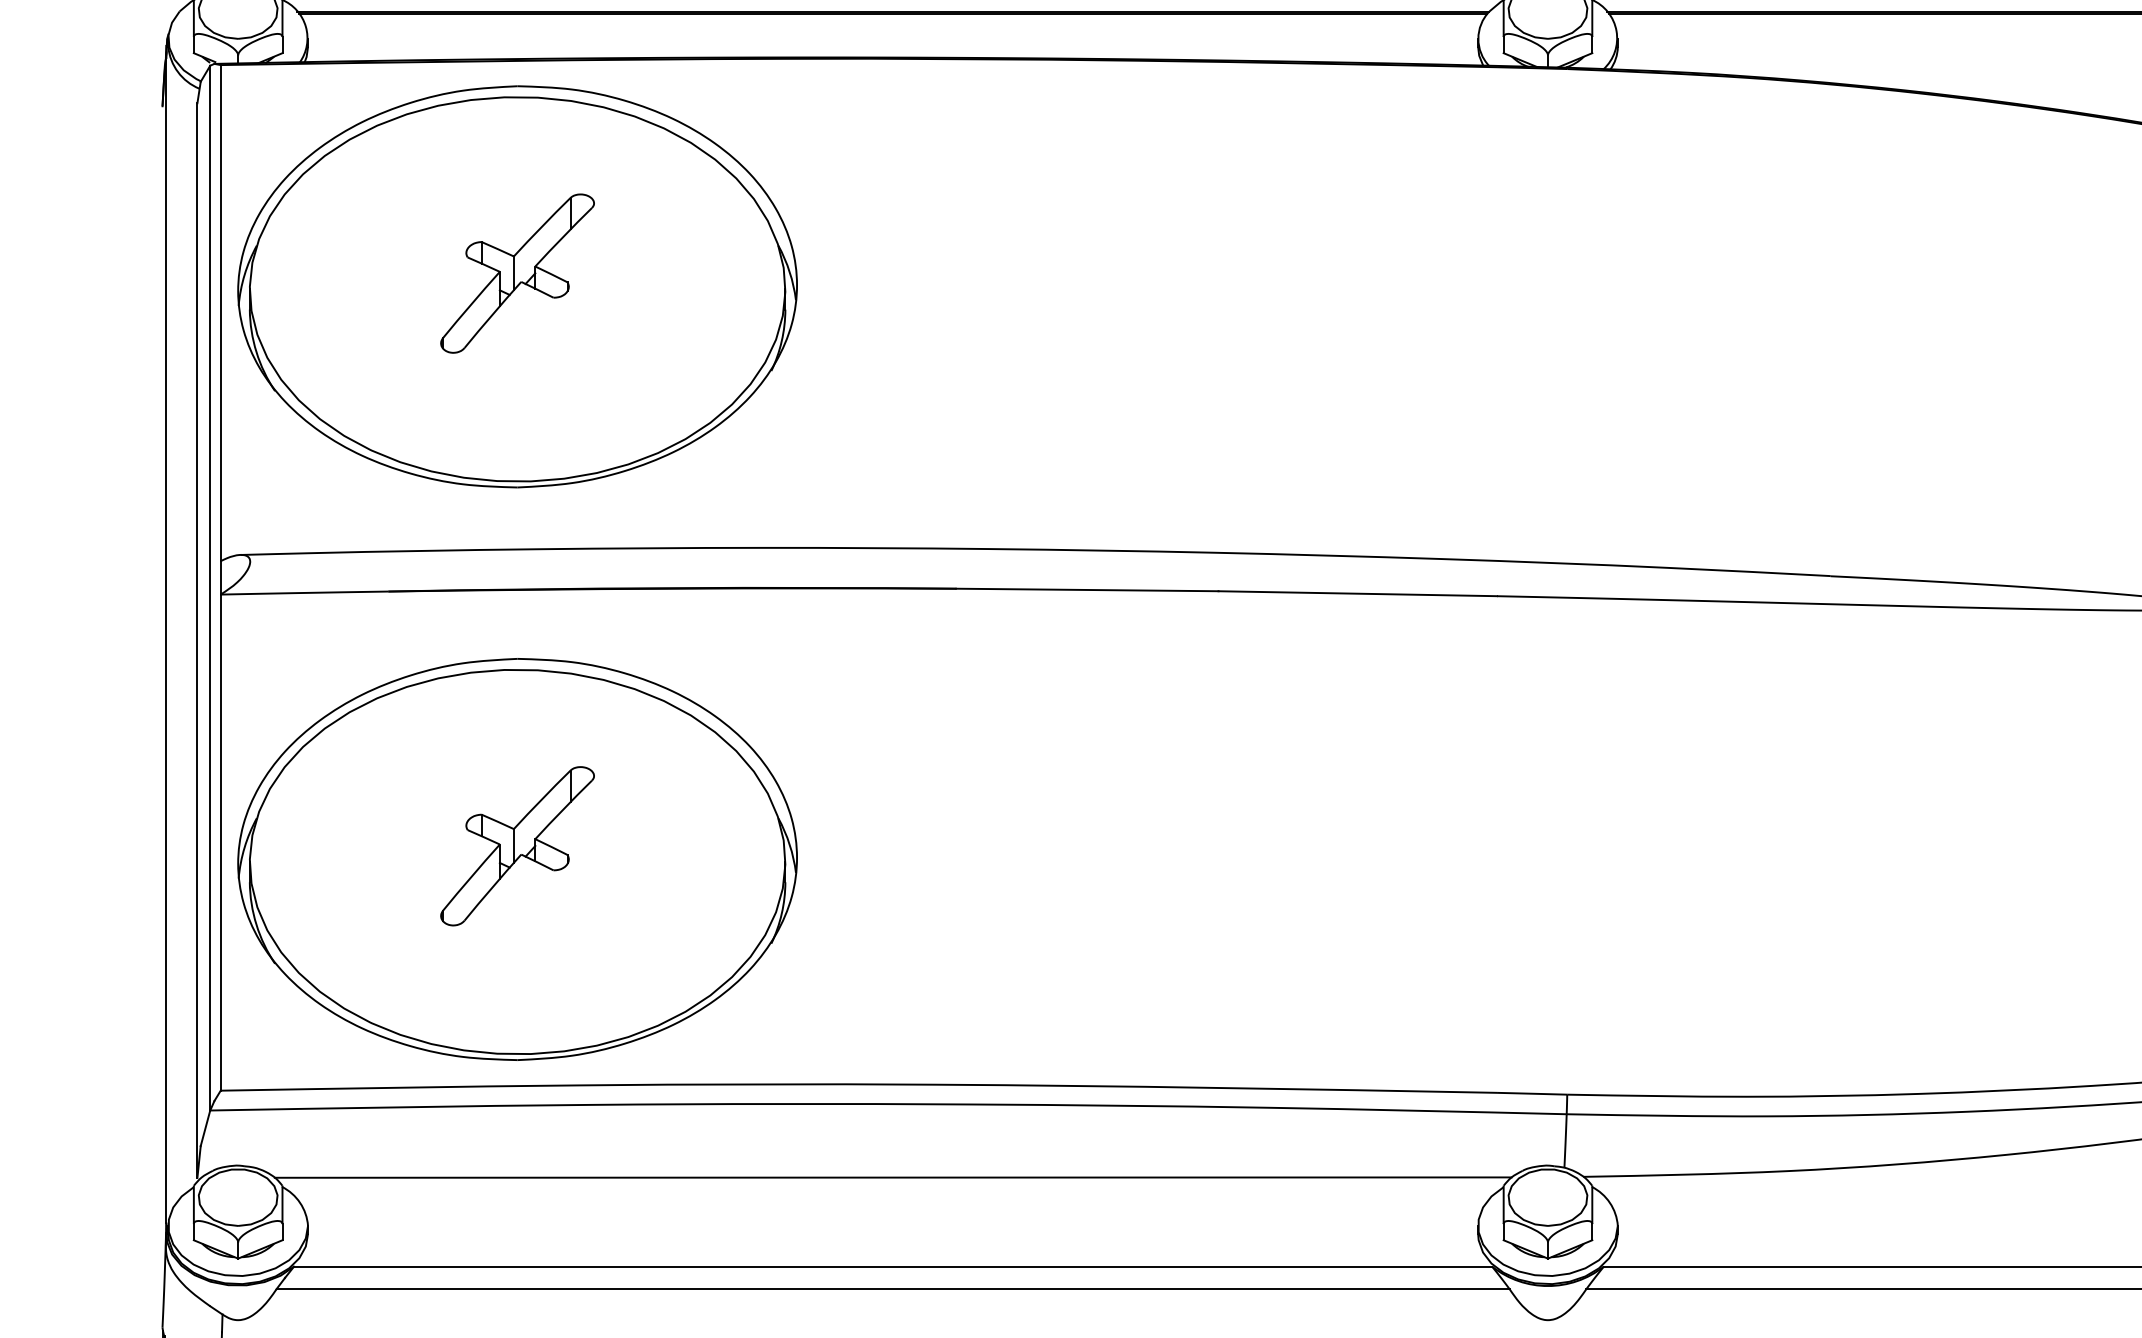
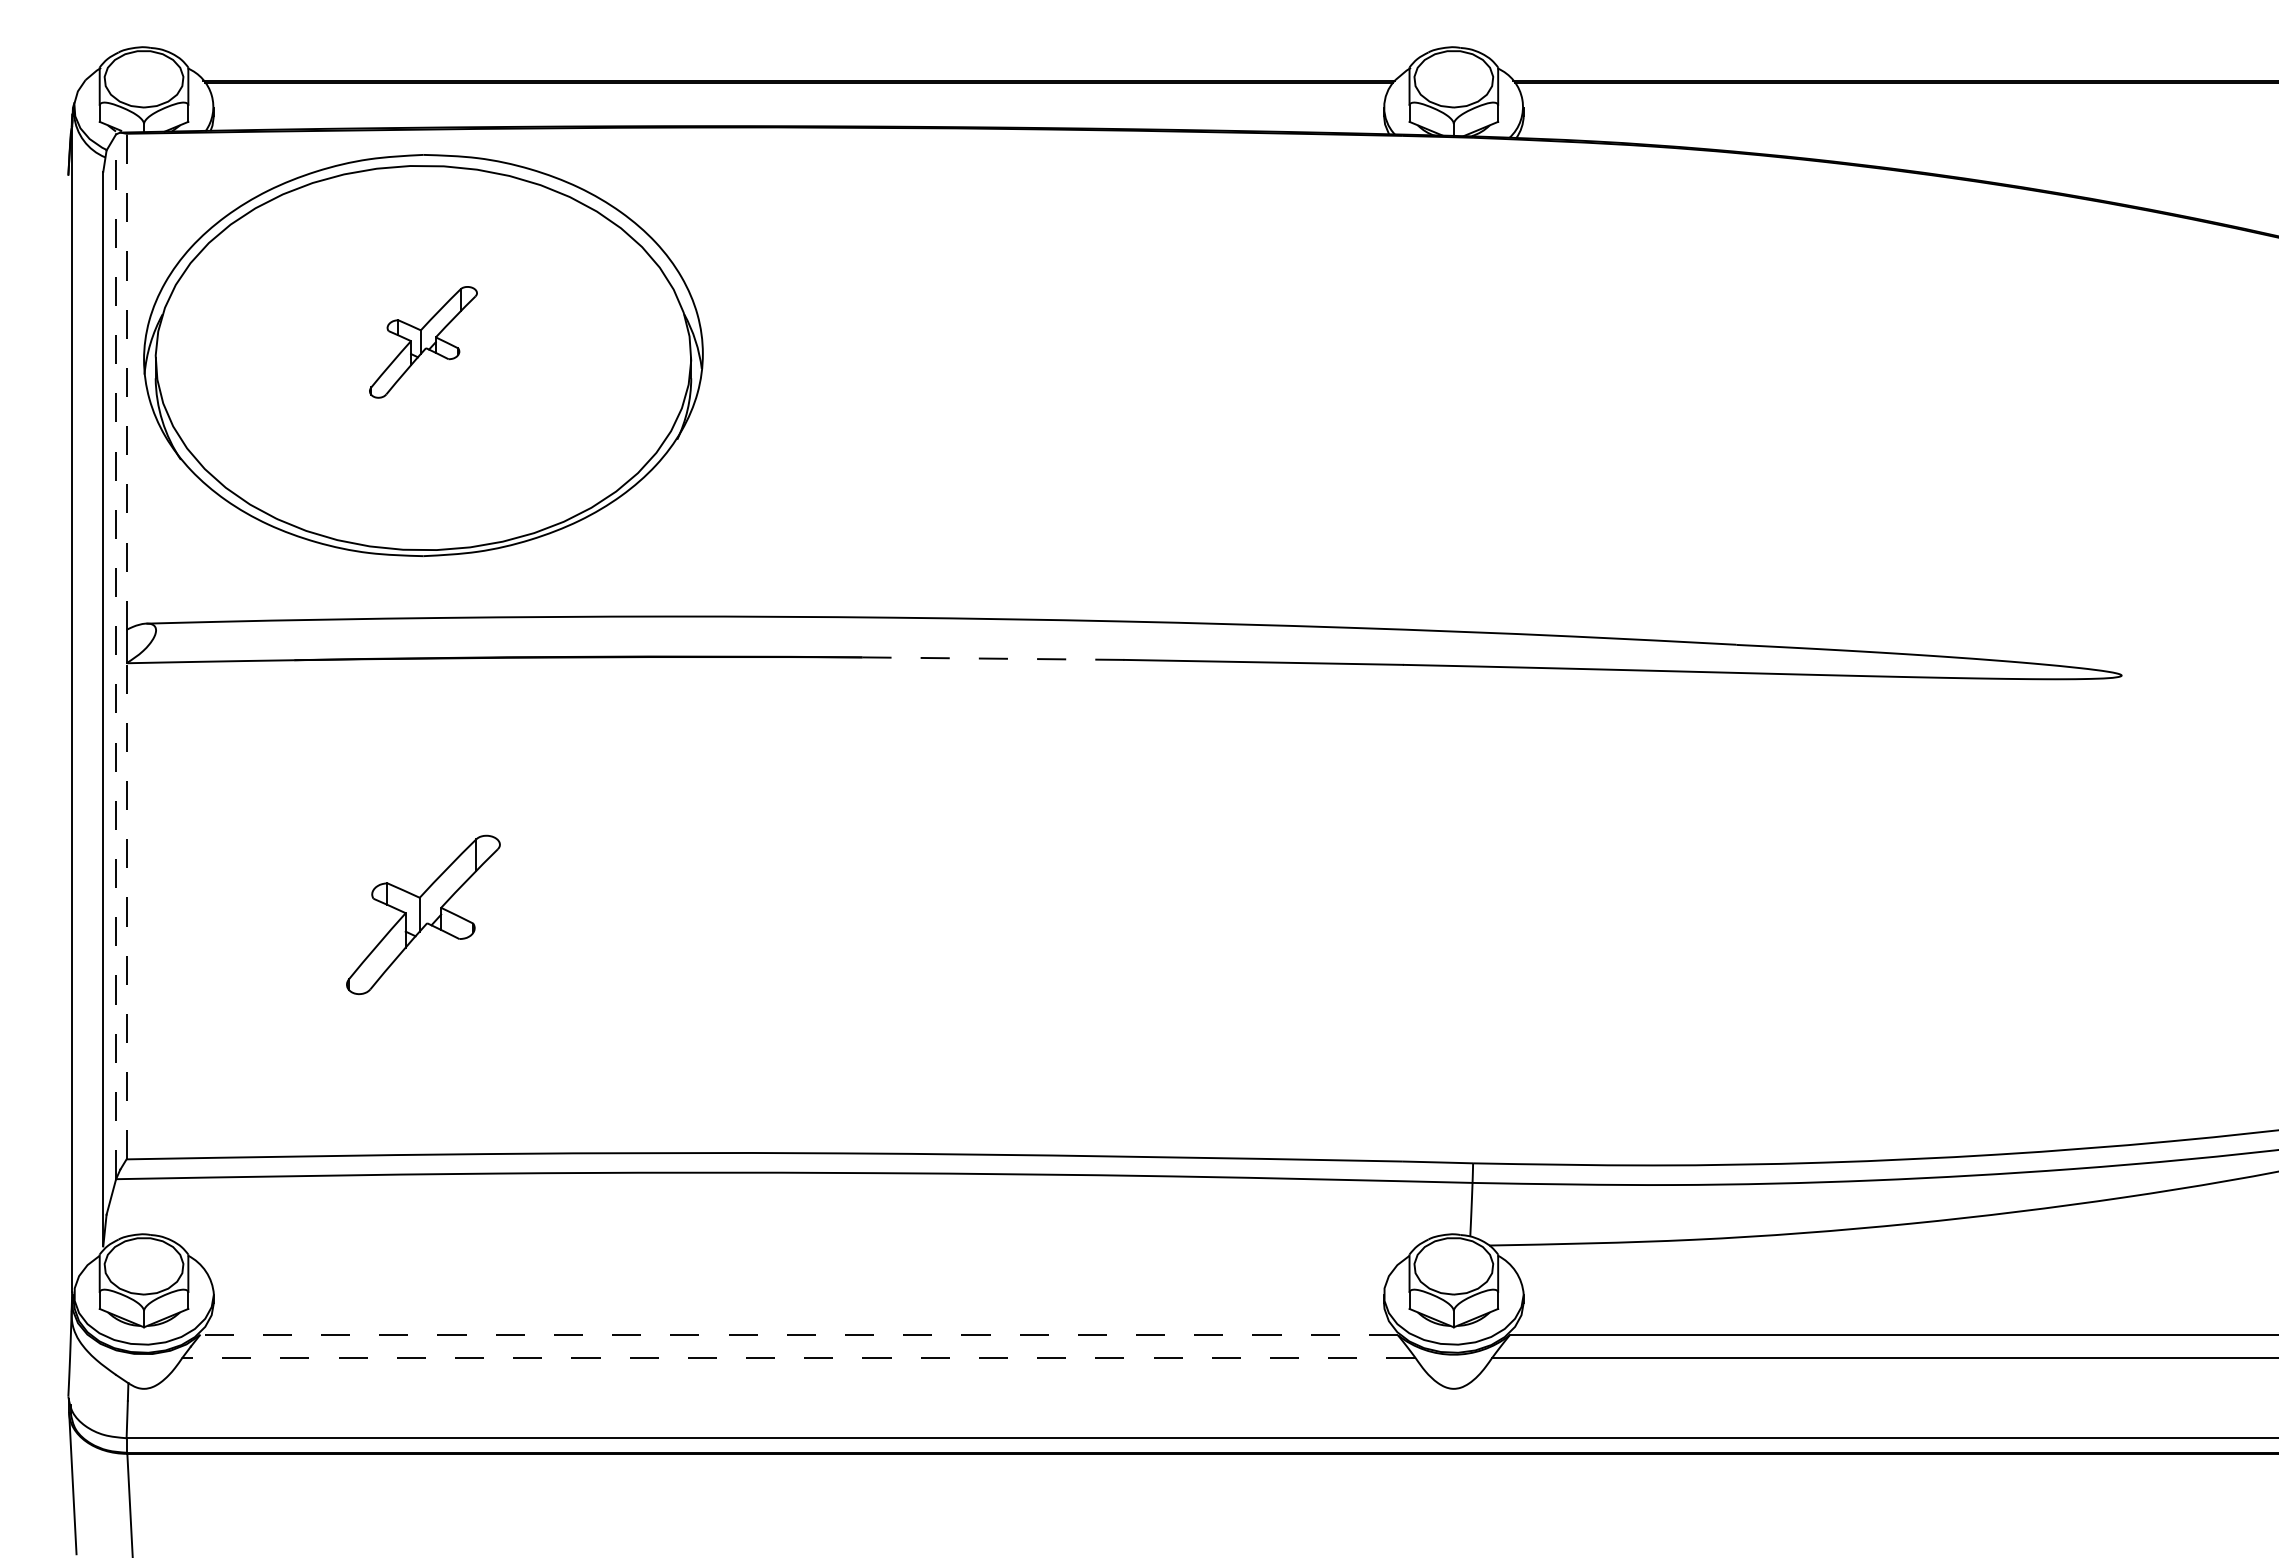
part: (517, 273) -> (423, 342), size x0.7
line: (220, 312) -> (126, 381), solid -> dashed
line: (210, 587) -> (116, 656), solid -> dashed
line: (1087, 589) -> (993, 658), solid -> dashed
line: (220, 841) -> (126, 910), solid -> dashed
part: (517, 858) -> (423, 927), removed
line: (892, 1177) -> (798, 1246), removed
line: (892, 1266) -> (798, 1335), solid -> dashed
line: (892, 1288) -> (798, 1357), solid -> dashed

